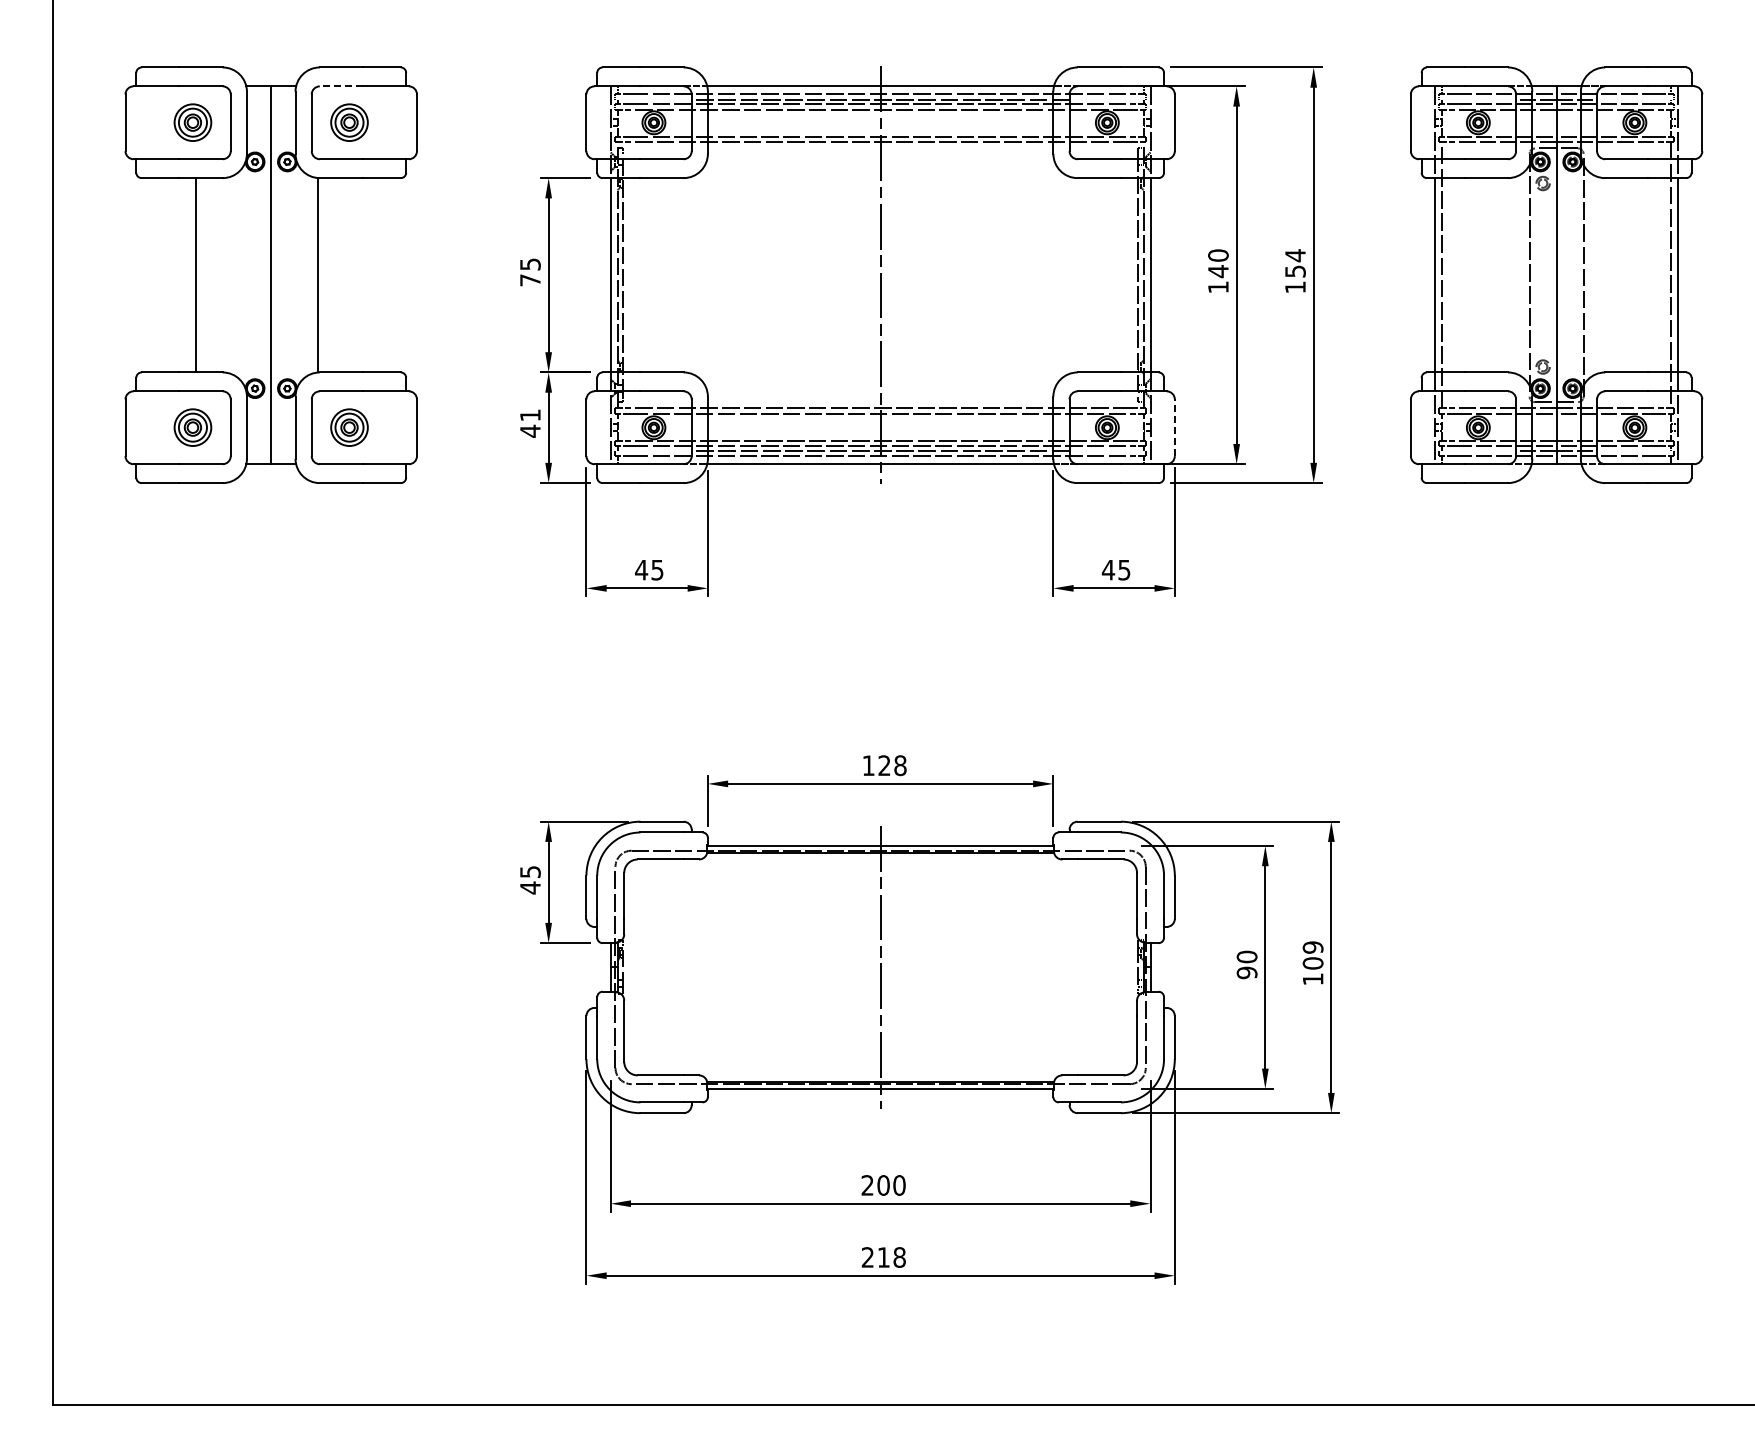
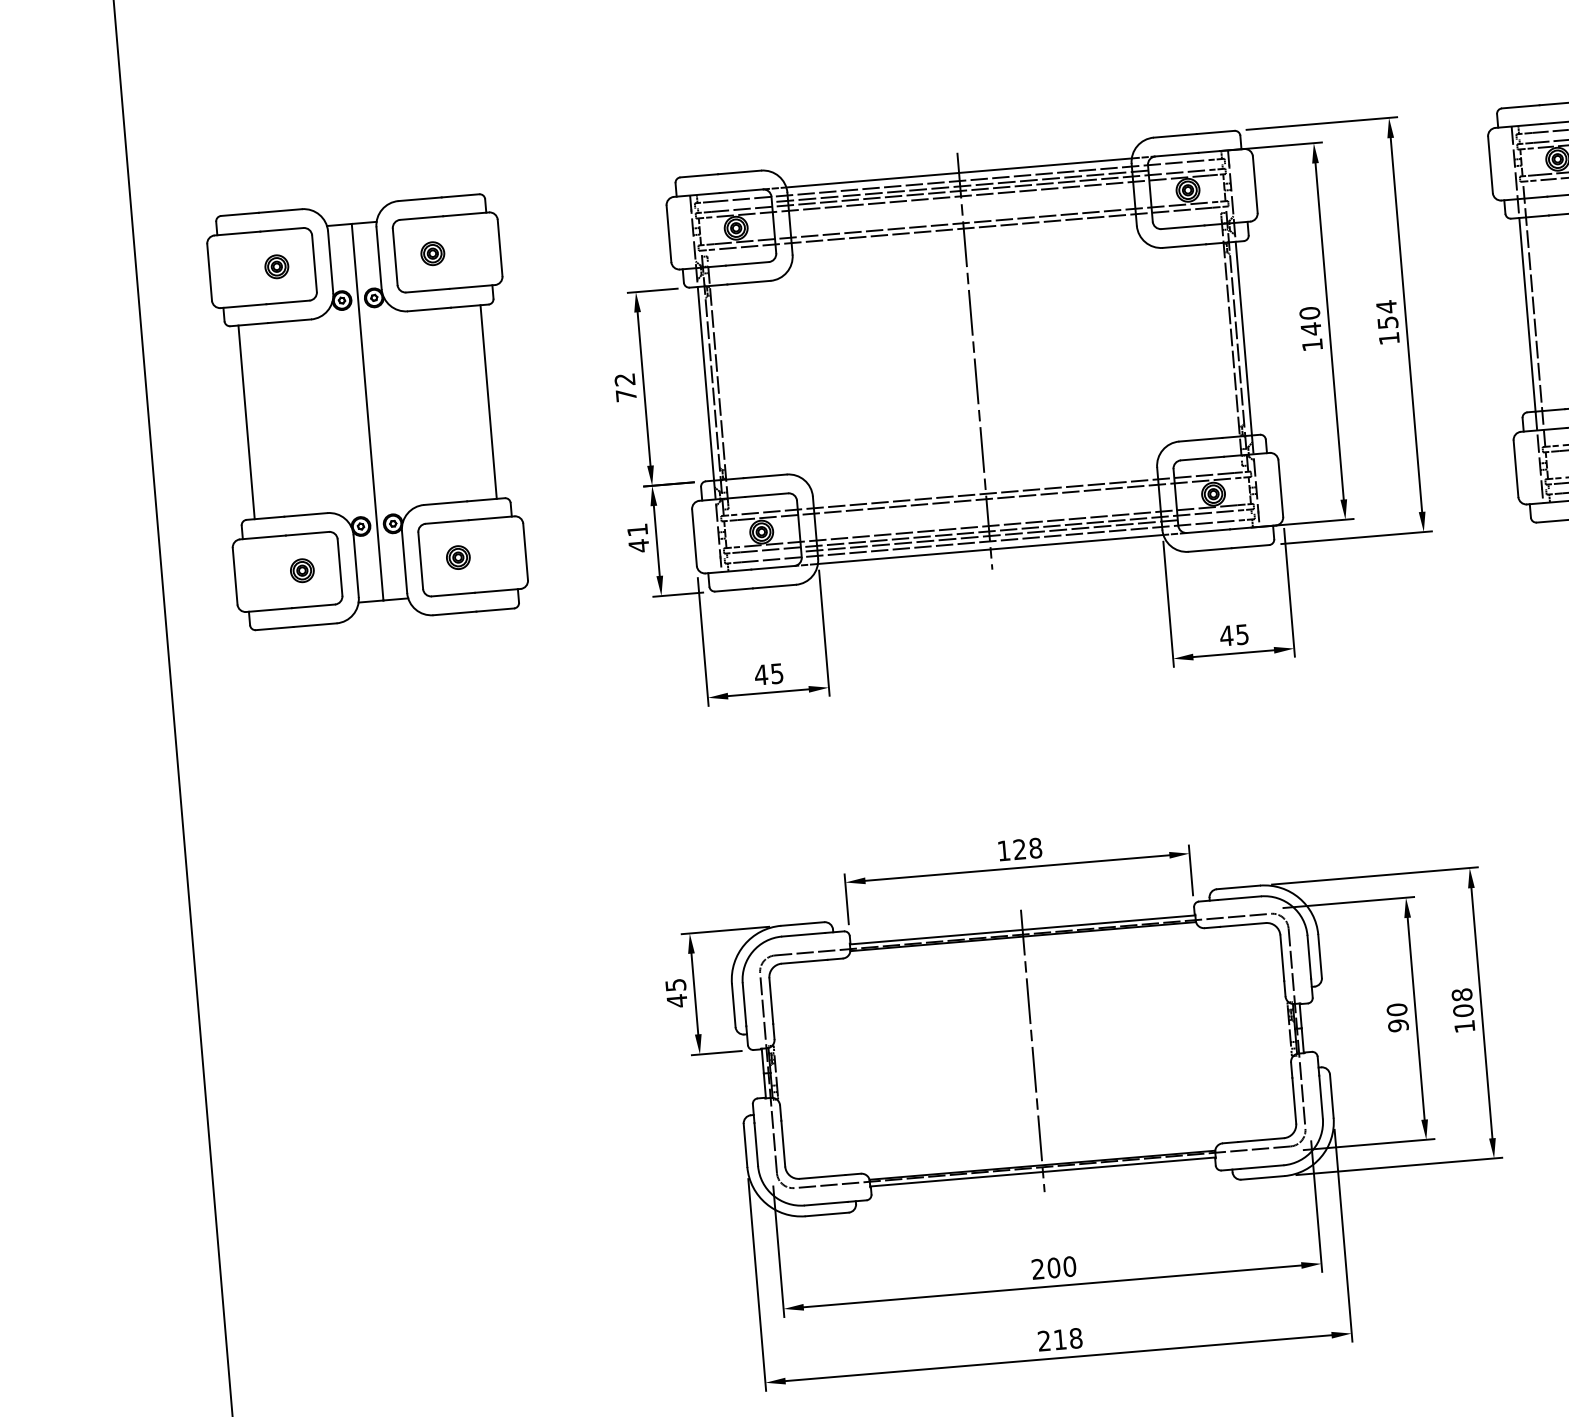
line: (341, 86) -> (421, 218), dashed -> solid
part: (192, 122) -> (276, 266), size x0.62
part: (349, 122) -> (432, 253), size x0.62
text: (530, 264) -> (625, 379), 75 -> 72
line: (195, 275) -> (246, 422), moved
line: (317, 275) -> (488, 402), moved
part: (192, 427) -> (301, 570), size x0.62
part: (349, 427) -> (458, 557), size x0.62
line: (1174, 427) -> (1280, 488), dashed -> solid
text: (1312, 947) -> (1461, 994), 109 -> 108

